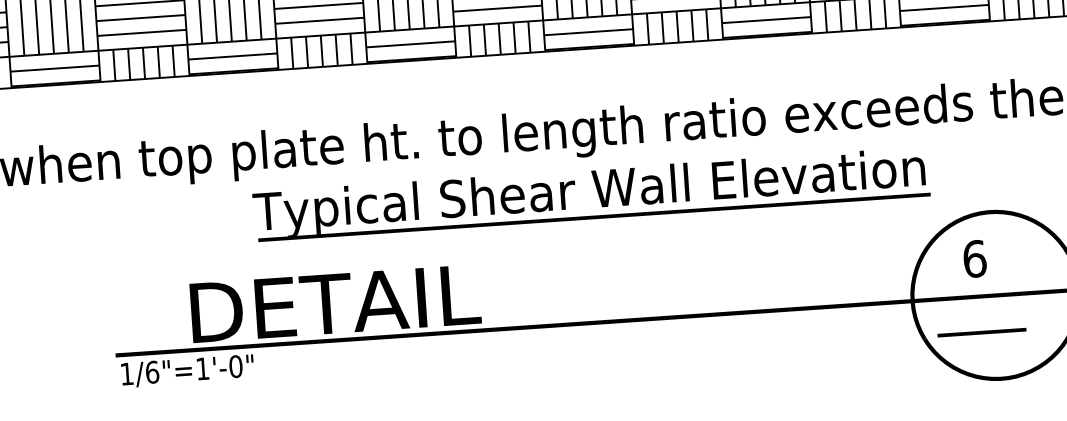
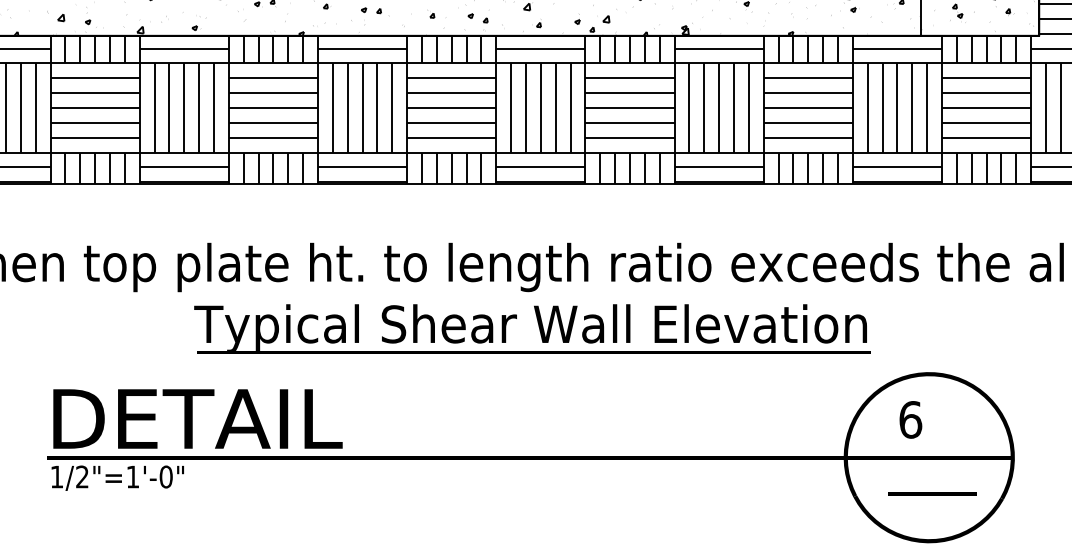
text: (335, 303) -> (197, 418), moved
line: (981, 332) -> (932, 493), moved
text: (152, 371) -> (82, 476), 1/6"=1'-0" -> 1/2"=1'-0"

